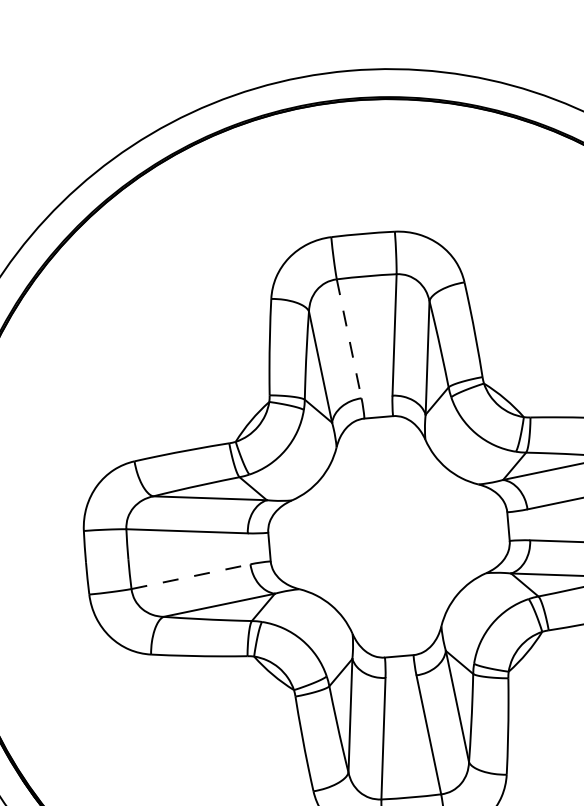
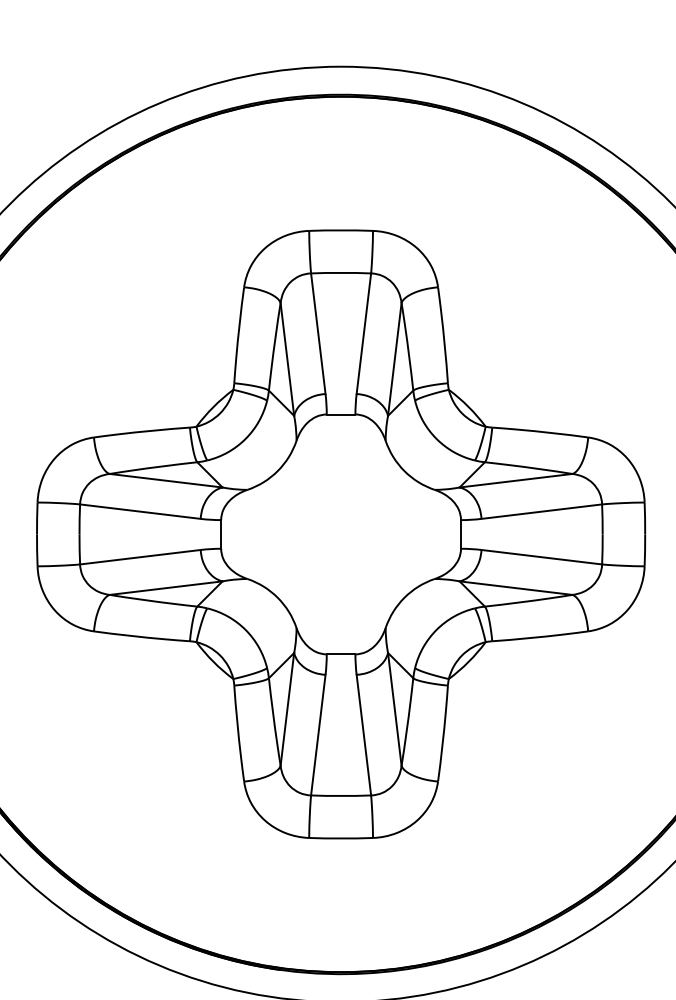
line: (349, 338) -> (318, 333), dashed -> solid
line: (191, 576) -> (140, 557), dashed -> solid

